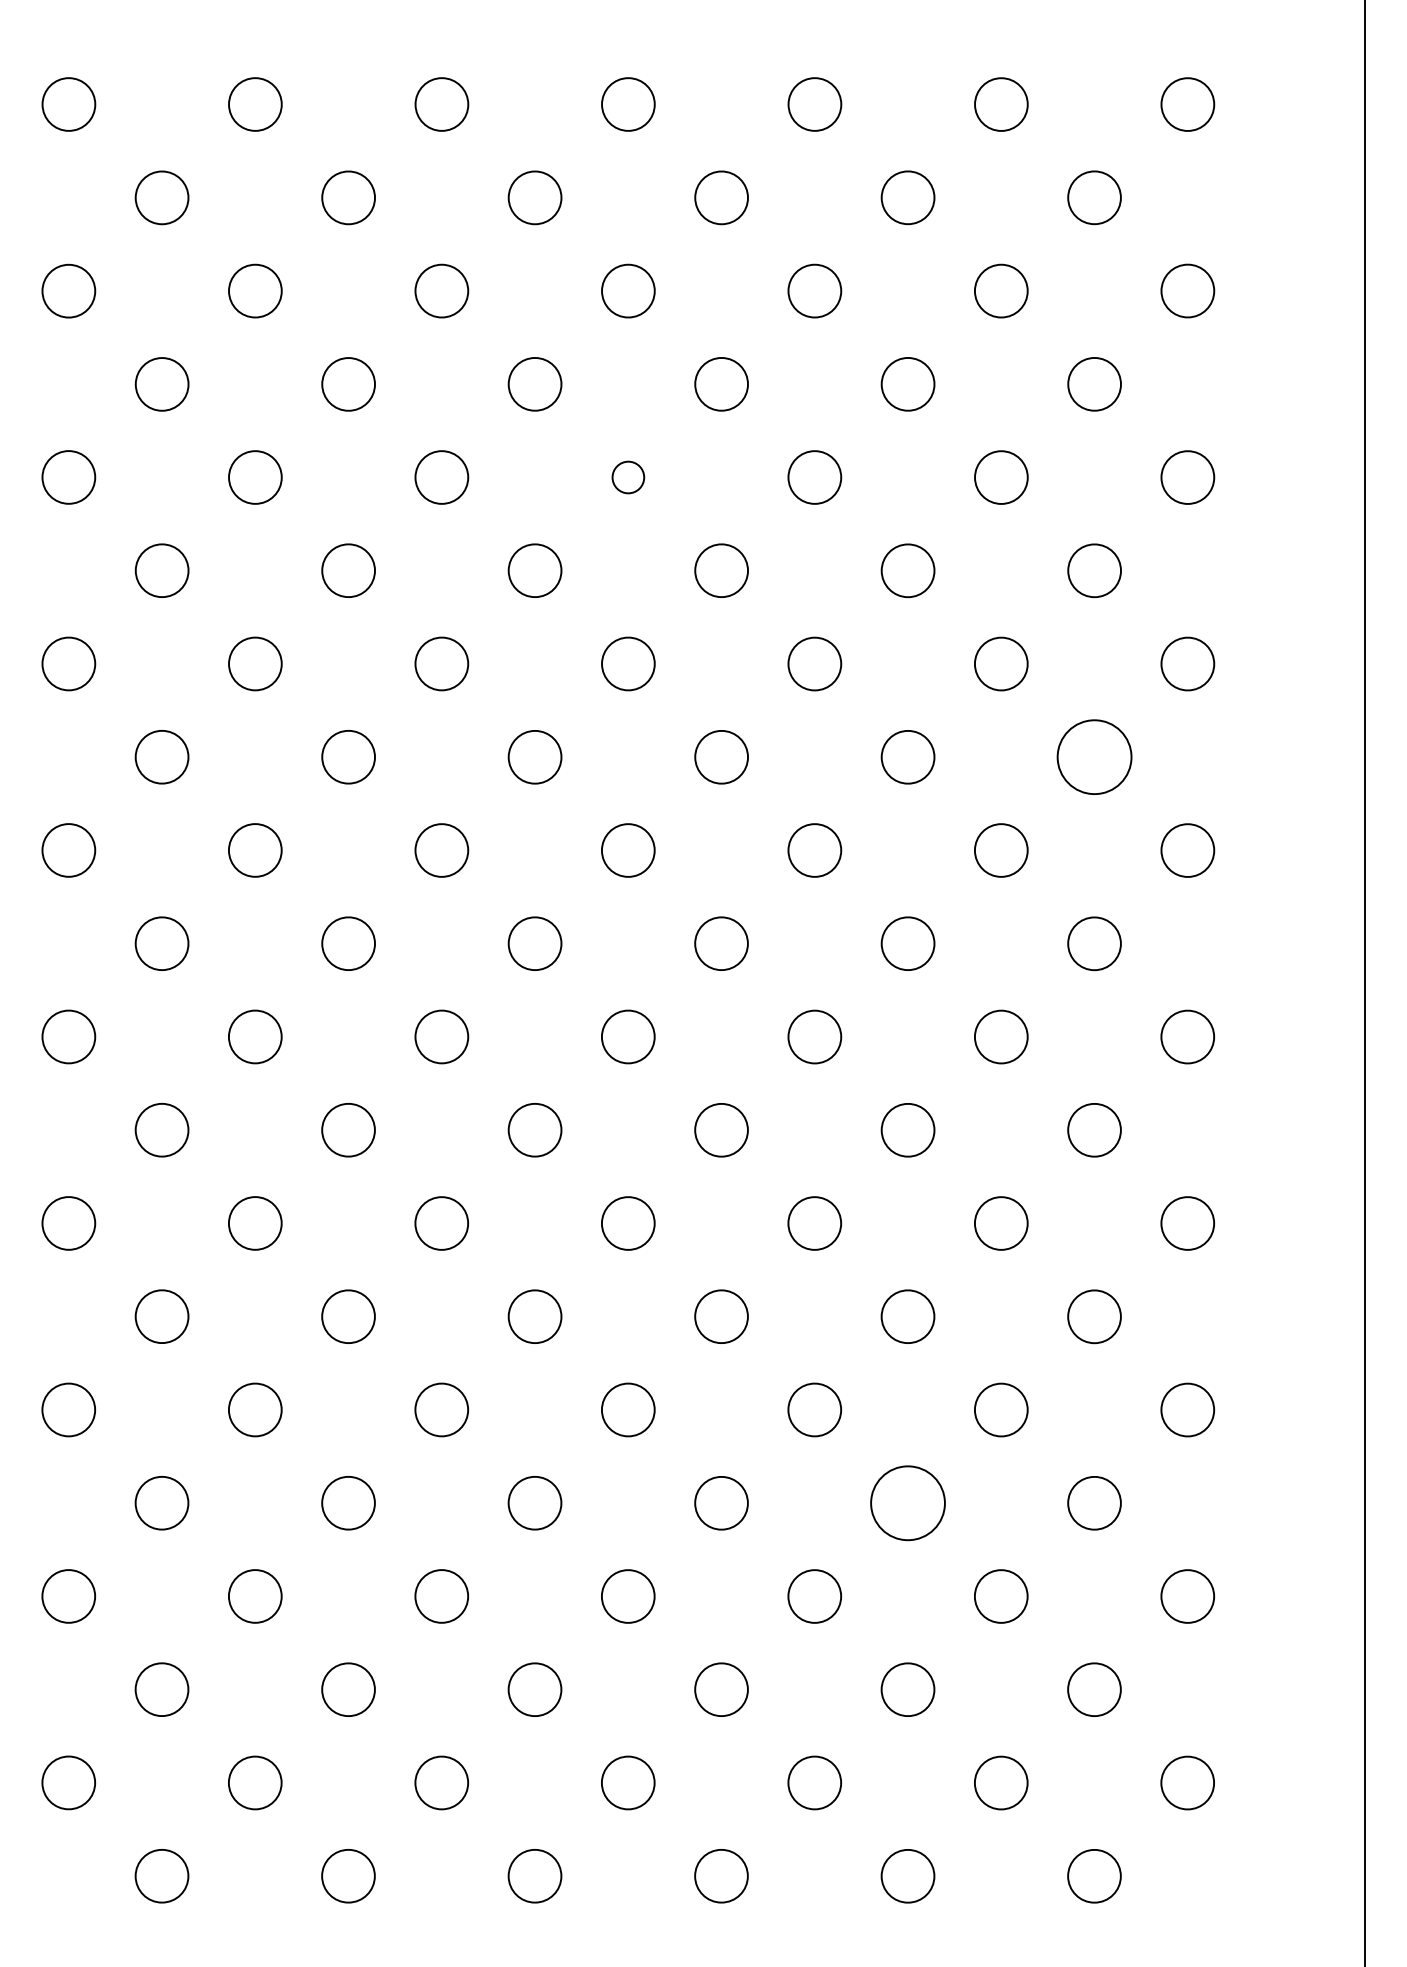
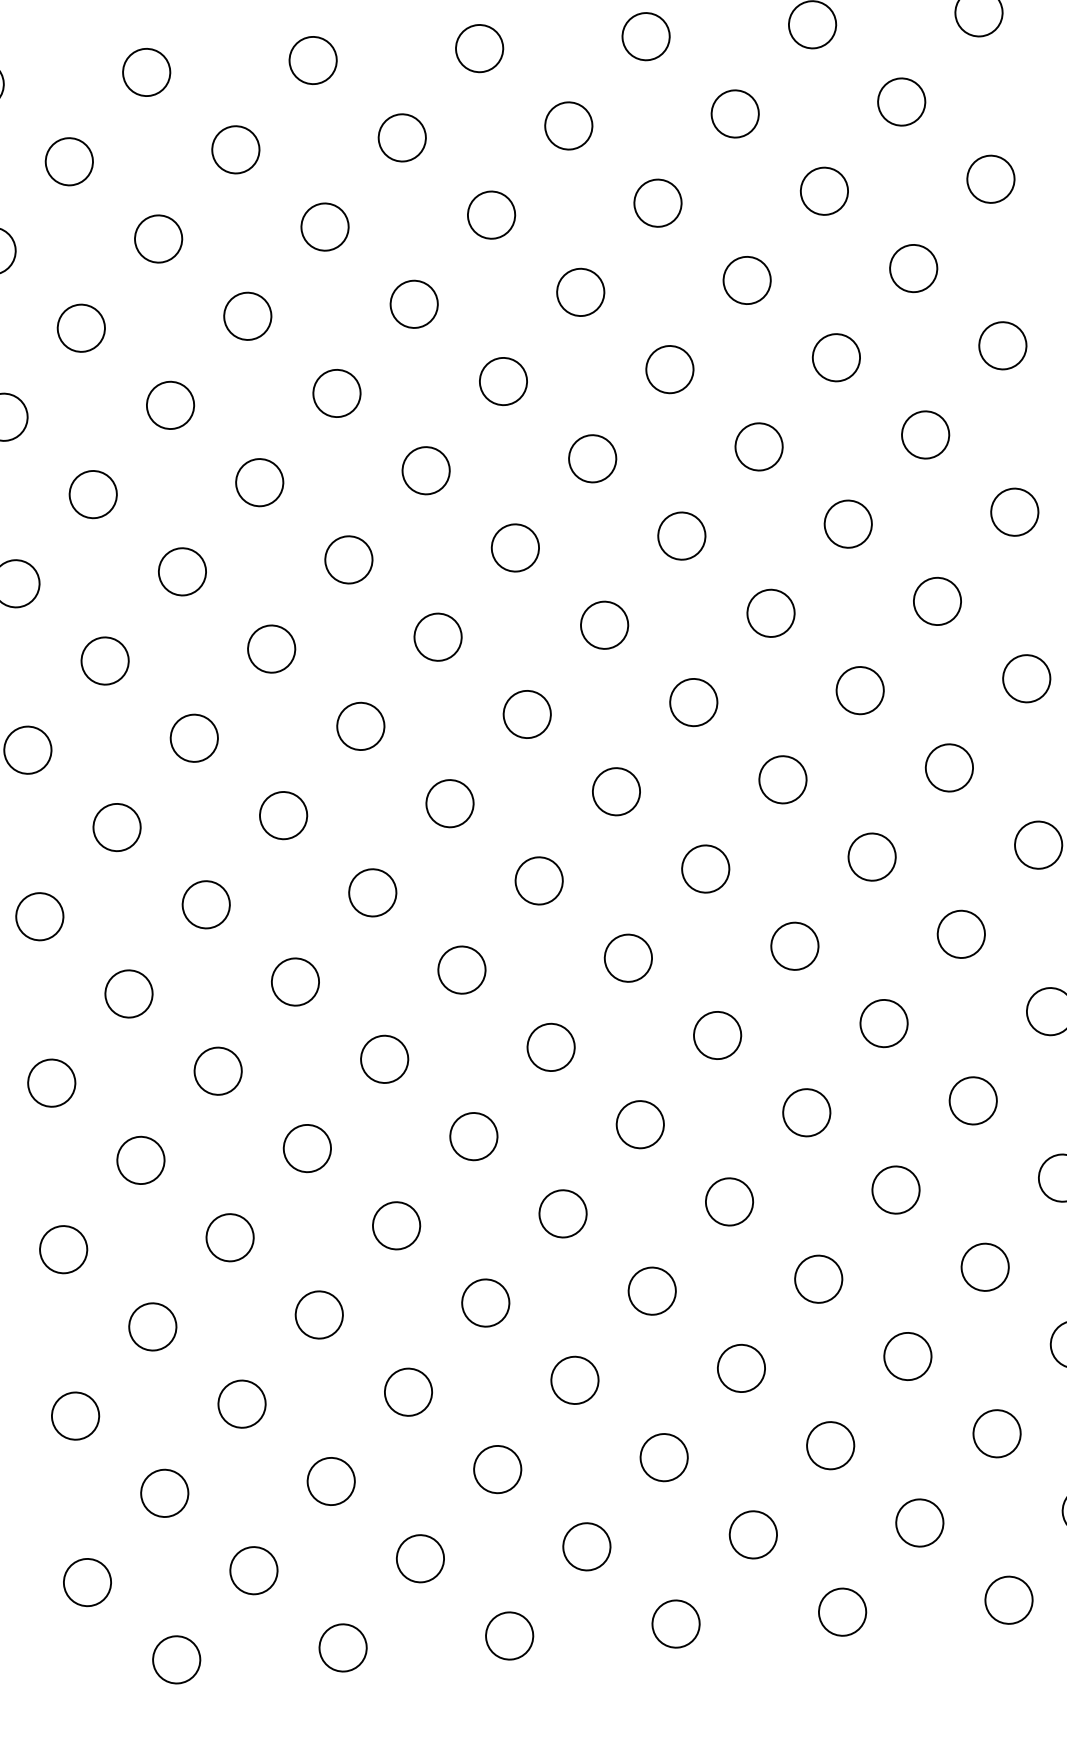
circle: (628, 477) -> (503, 381), size x1.67
circle: (1094, 757) -> (937, 601), size x0.71
circle: (907, 1502) -> (818, 1278), size x0.71

